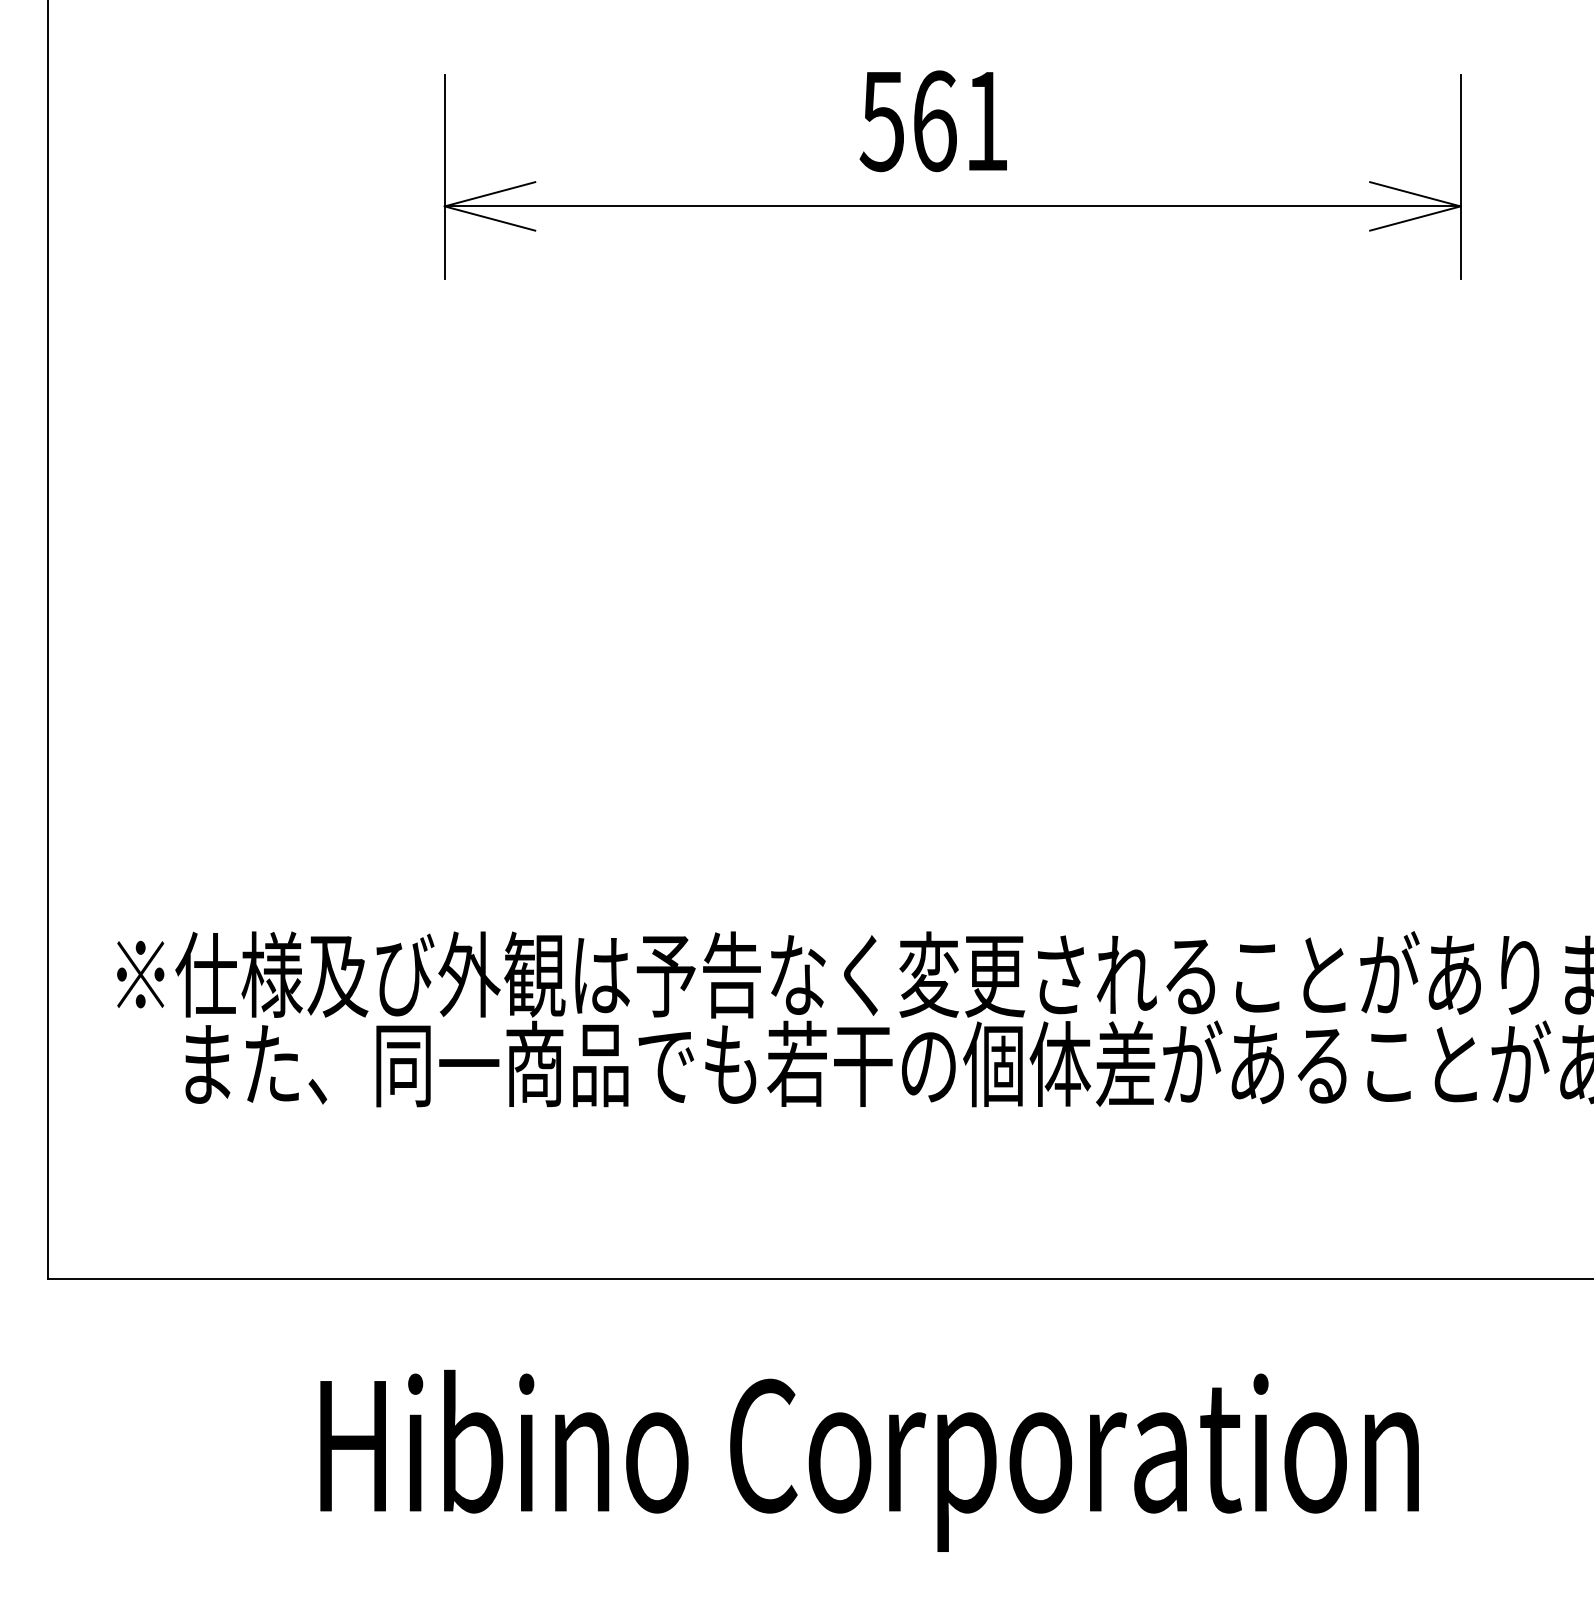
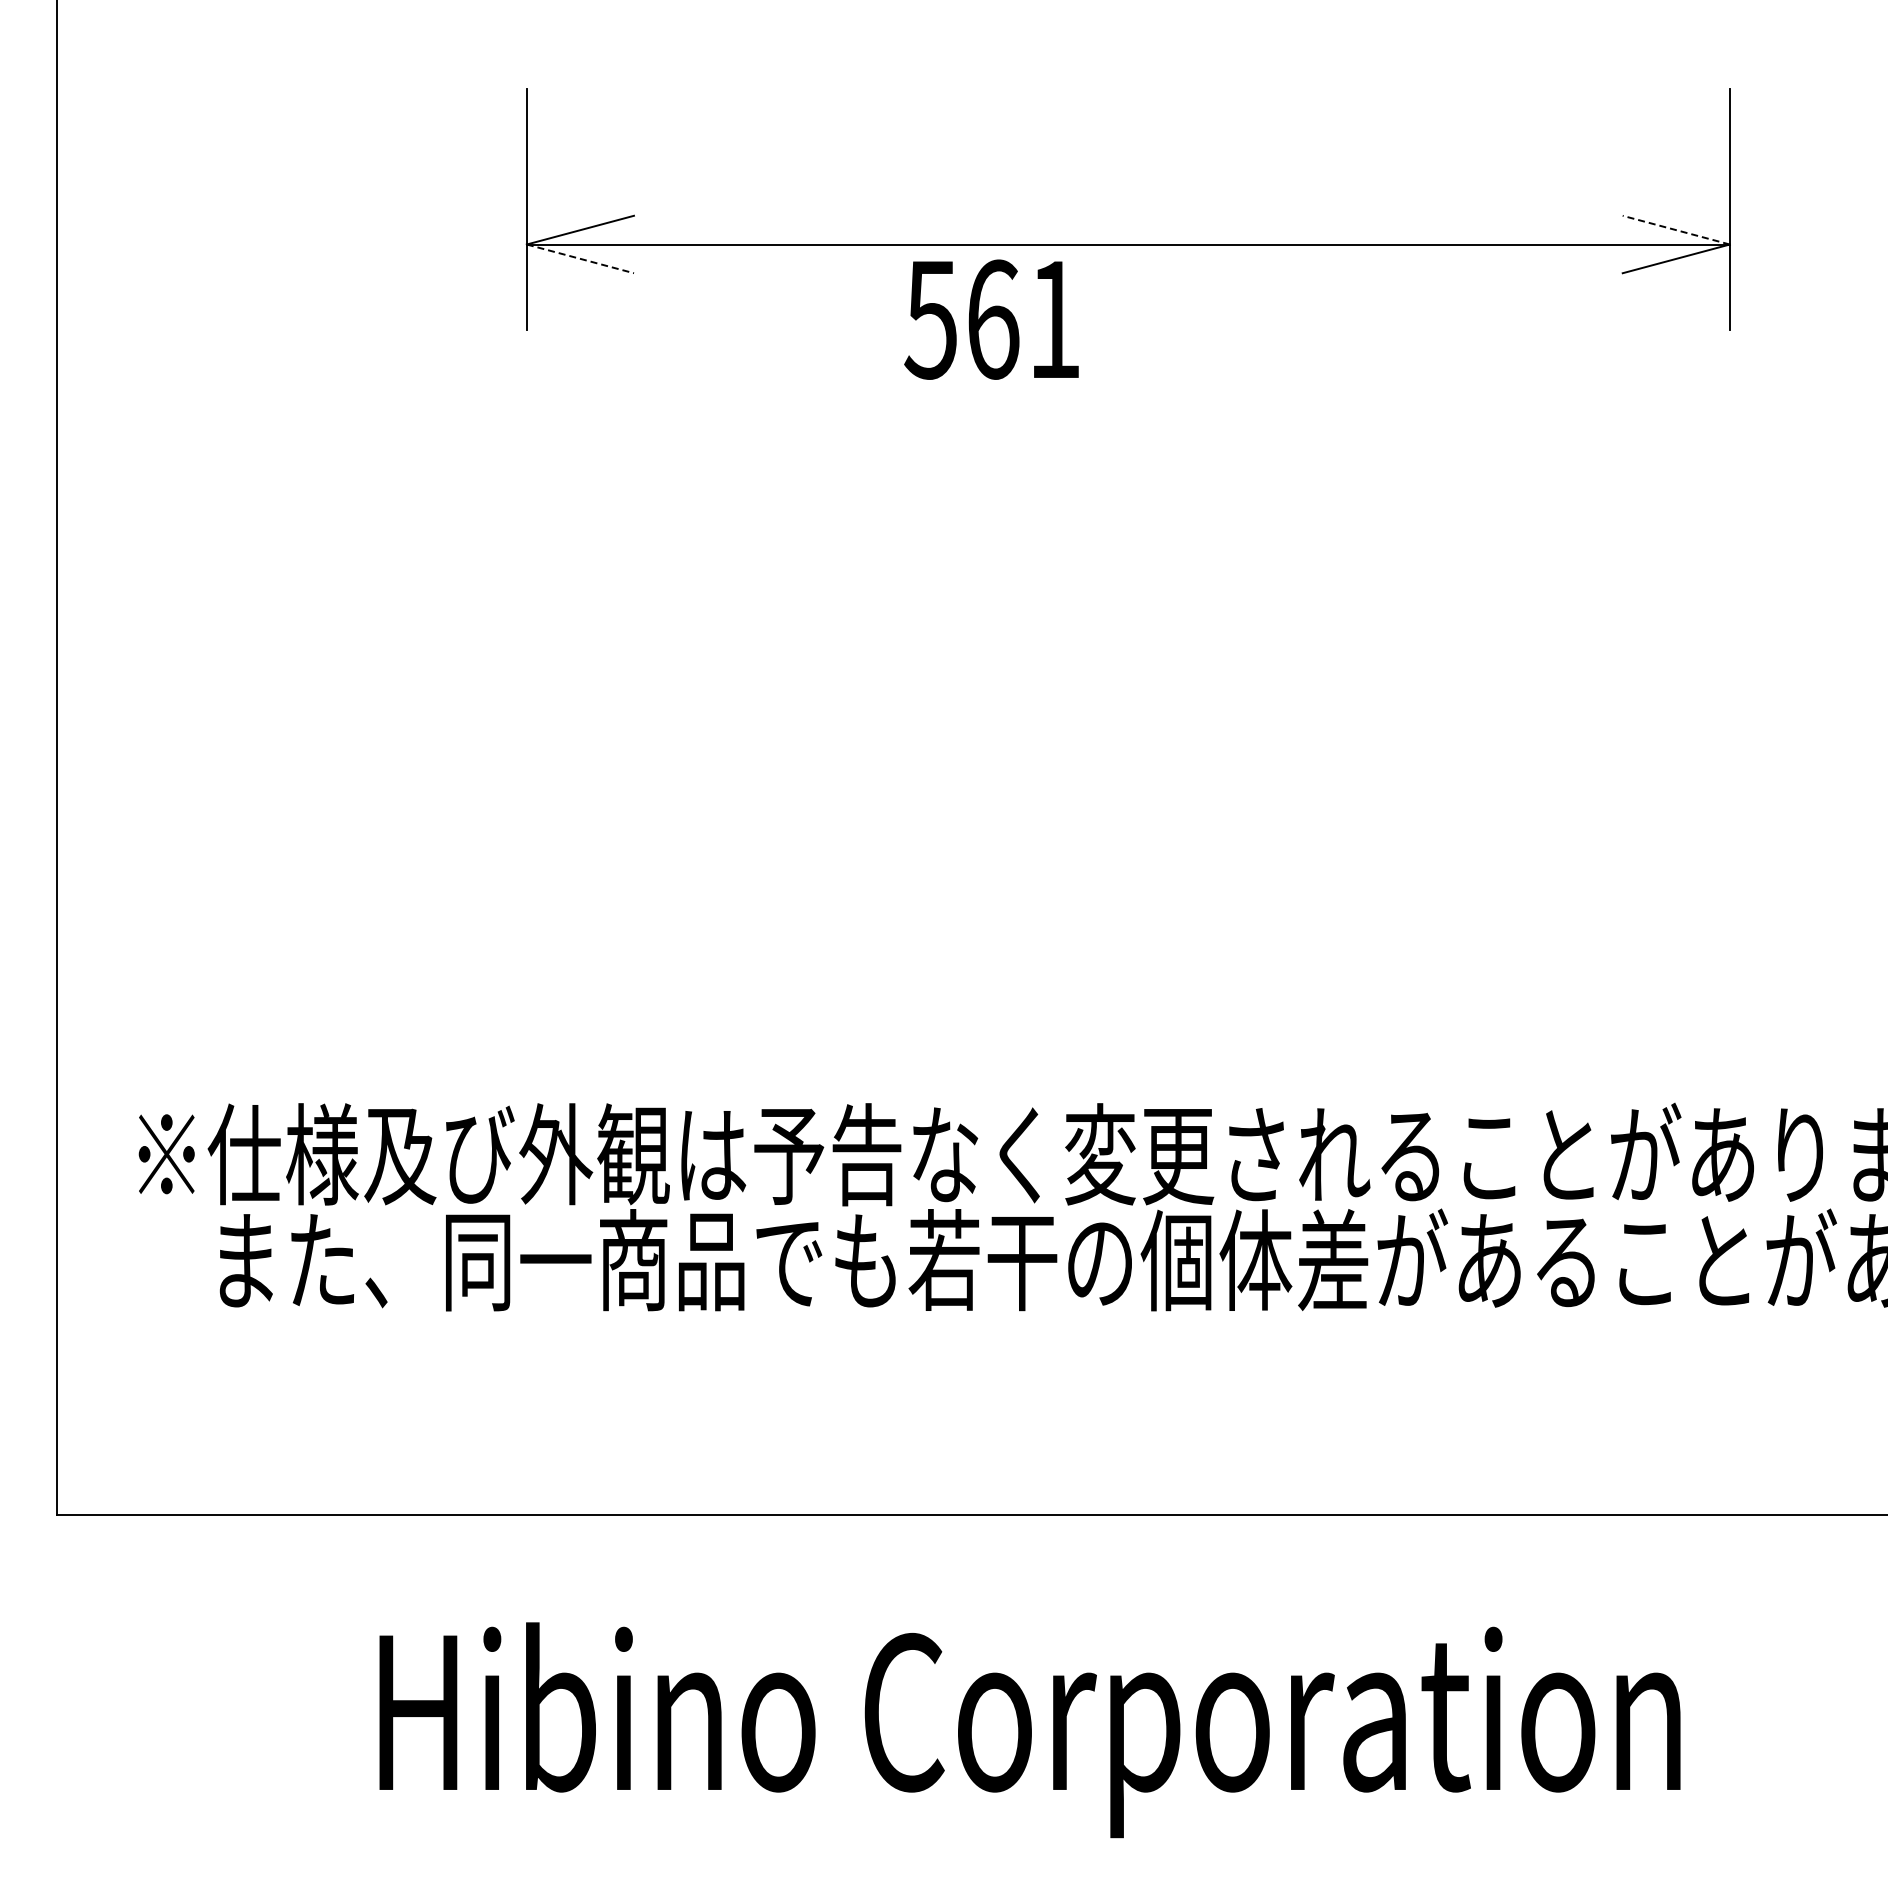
text: (933, 121) -> (991, 319), moved
line: (1414, 194) -> (1675, 230), solid -> dashed
line: (490, 219) -> (580, 259), solid -> dashed

